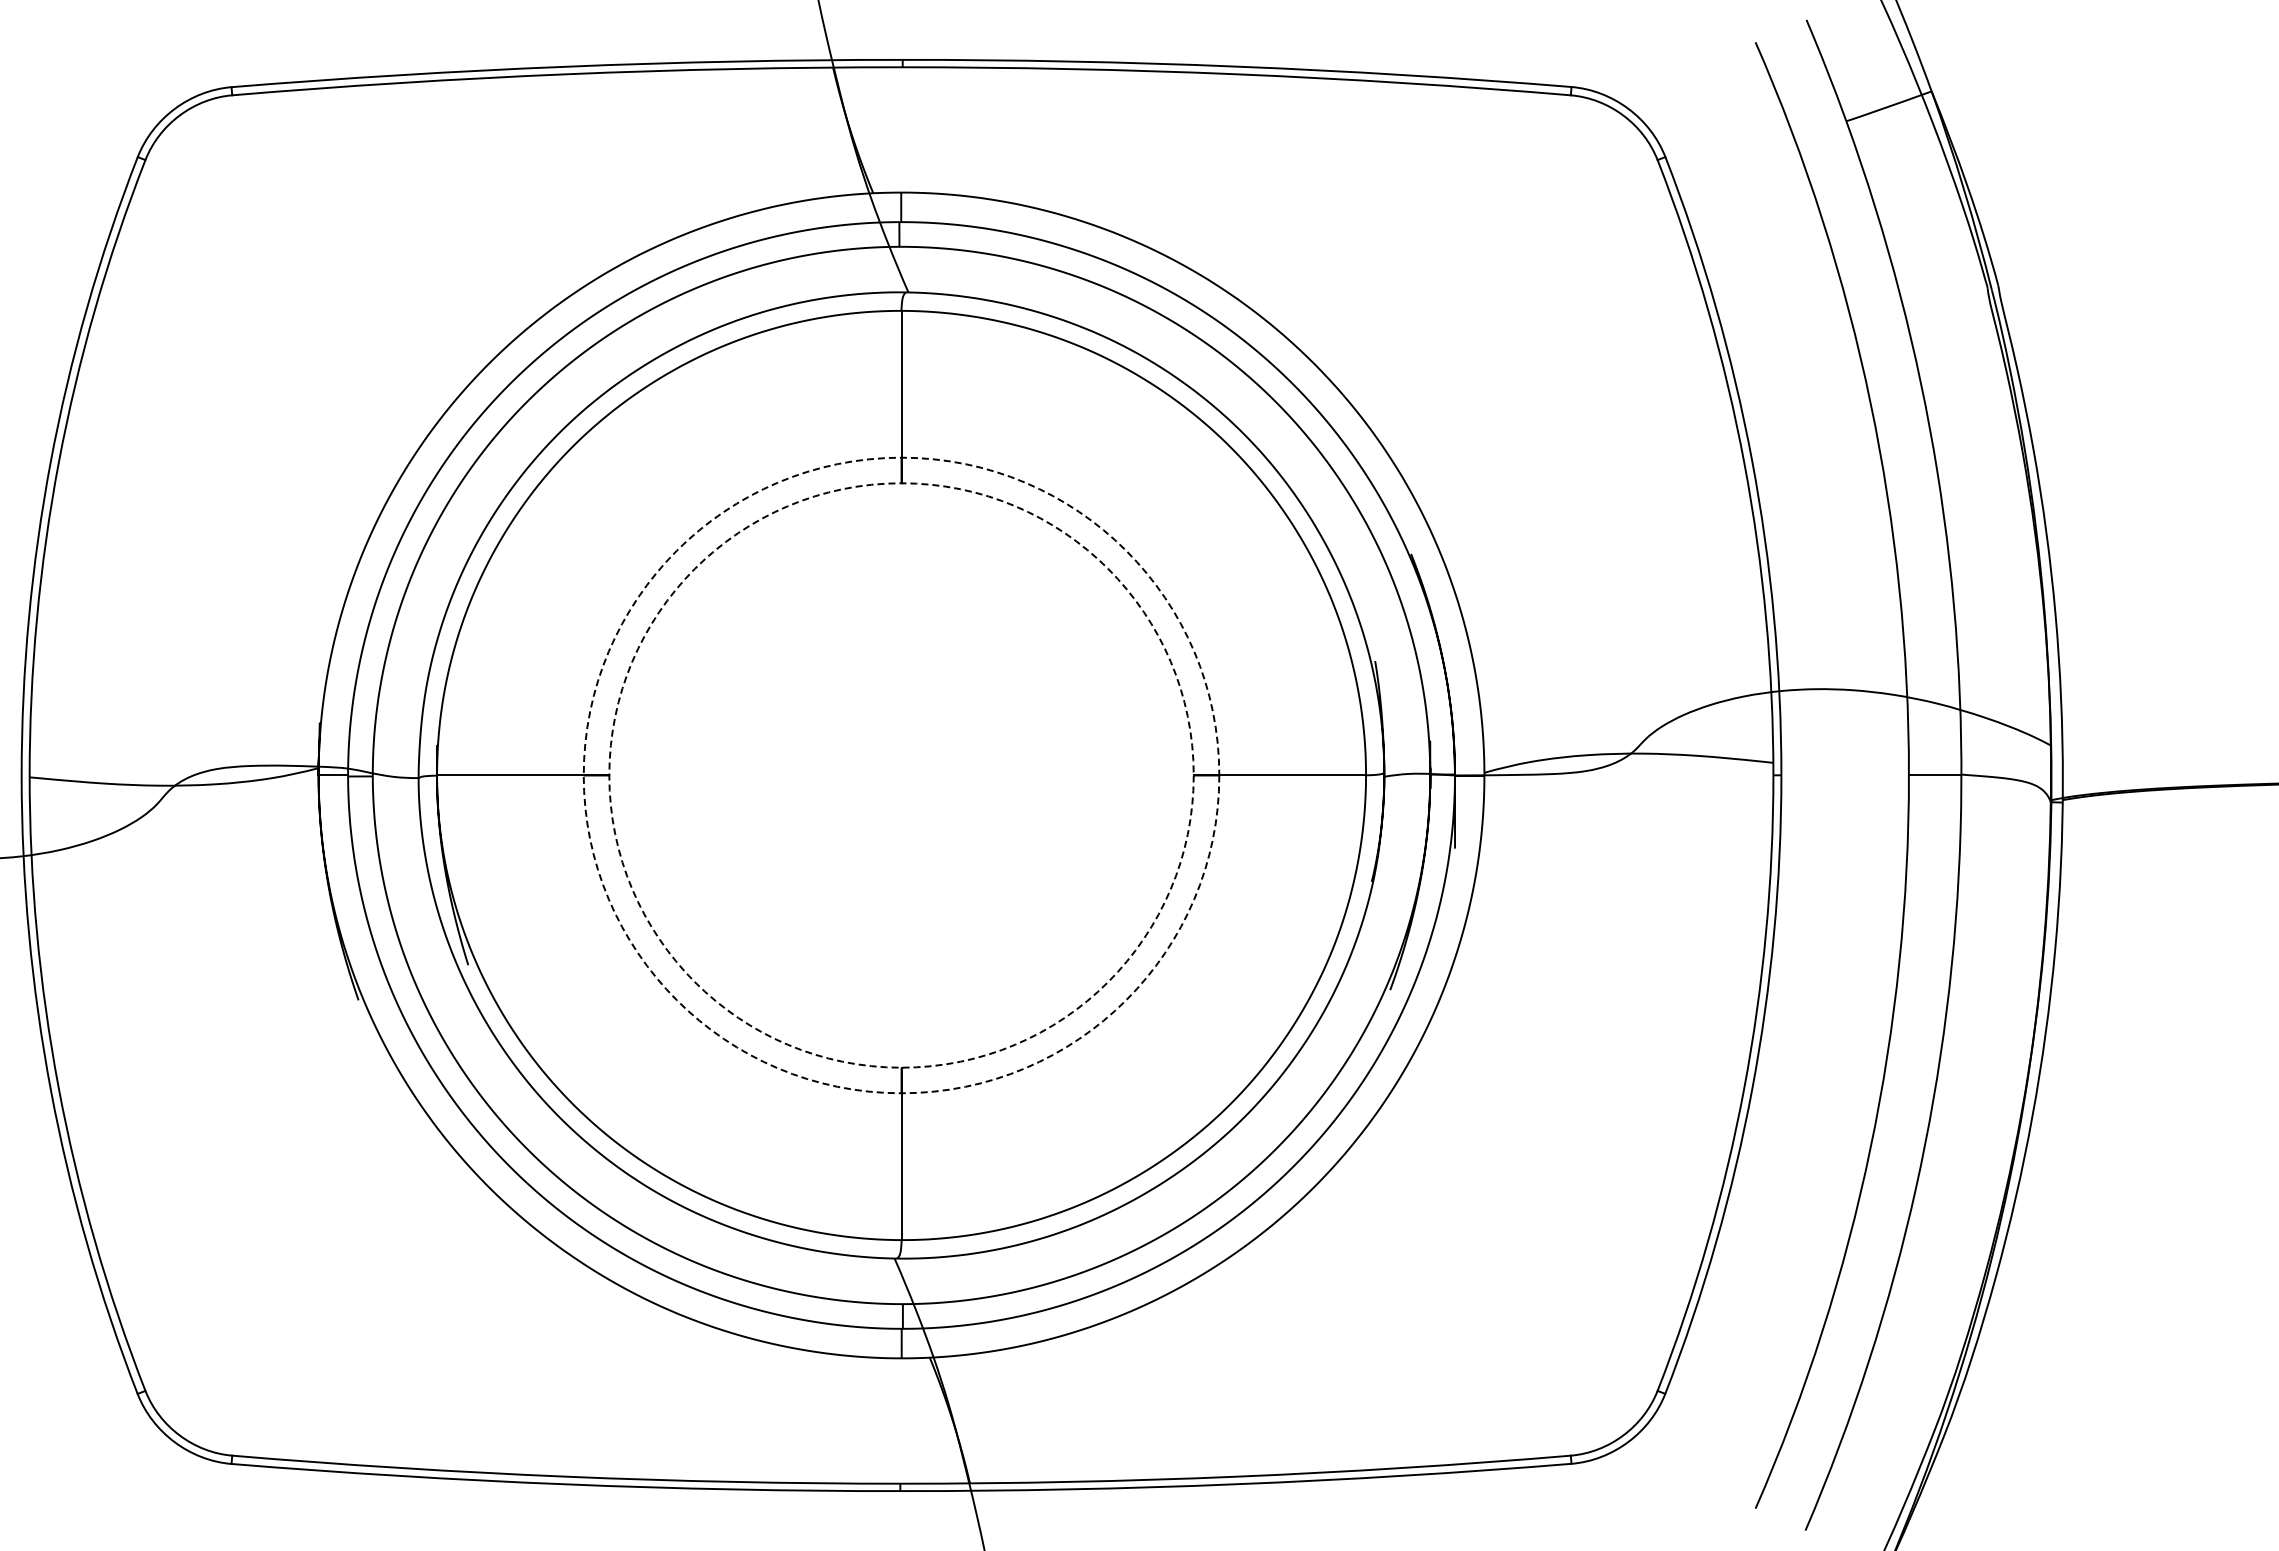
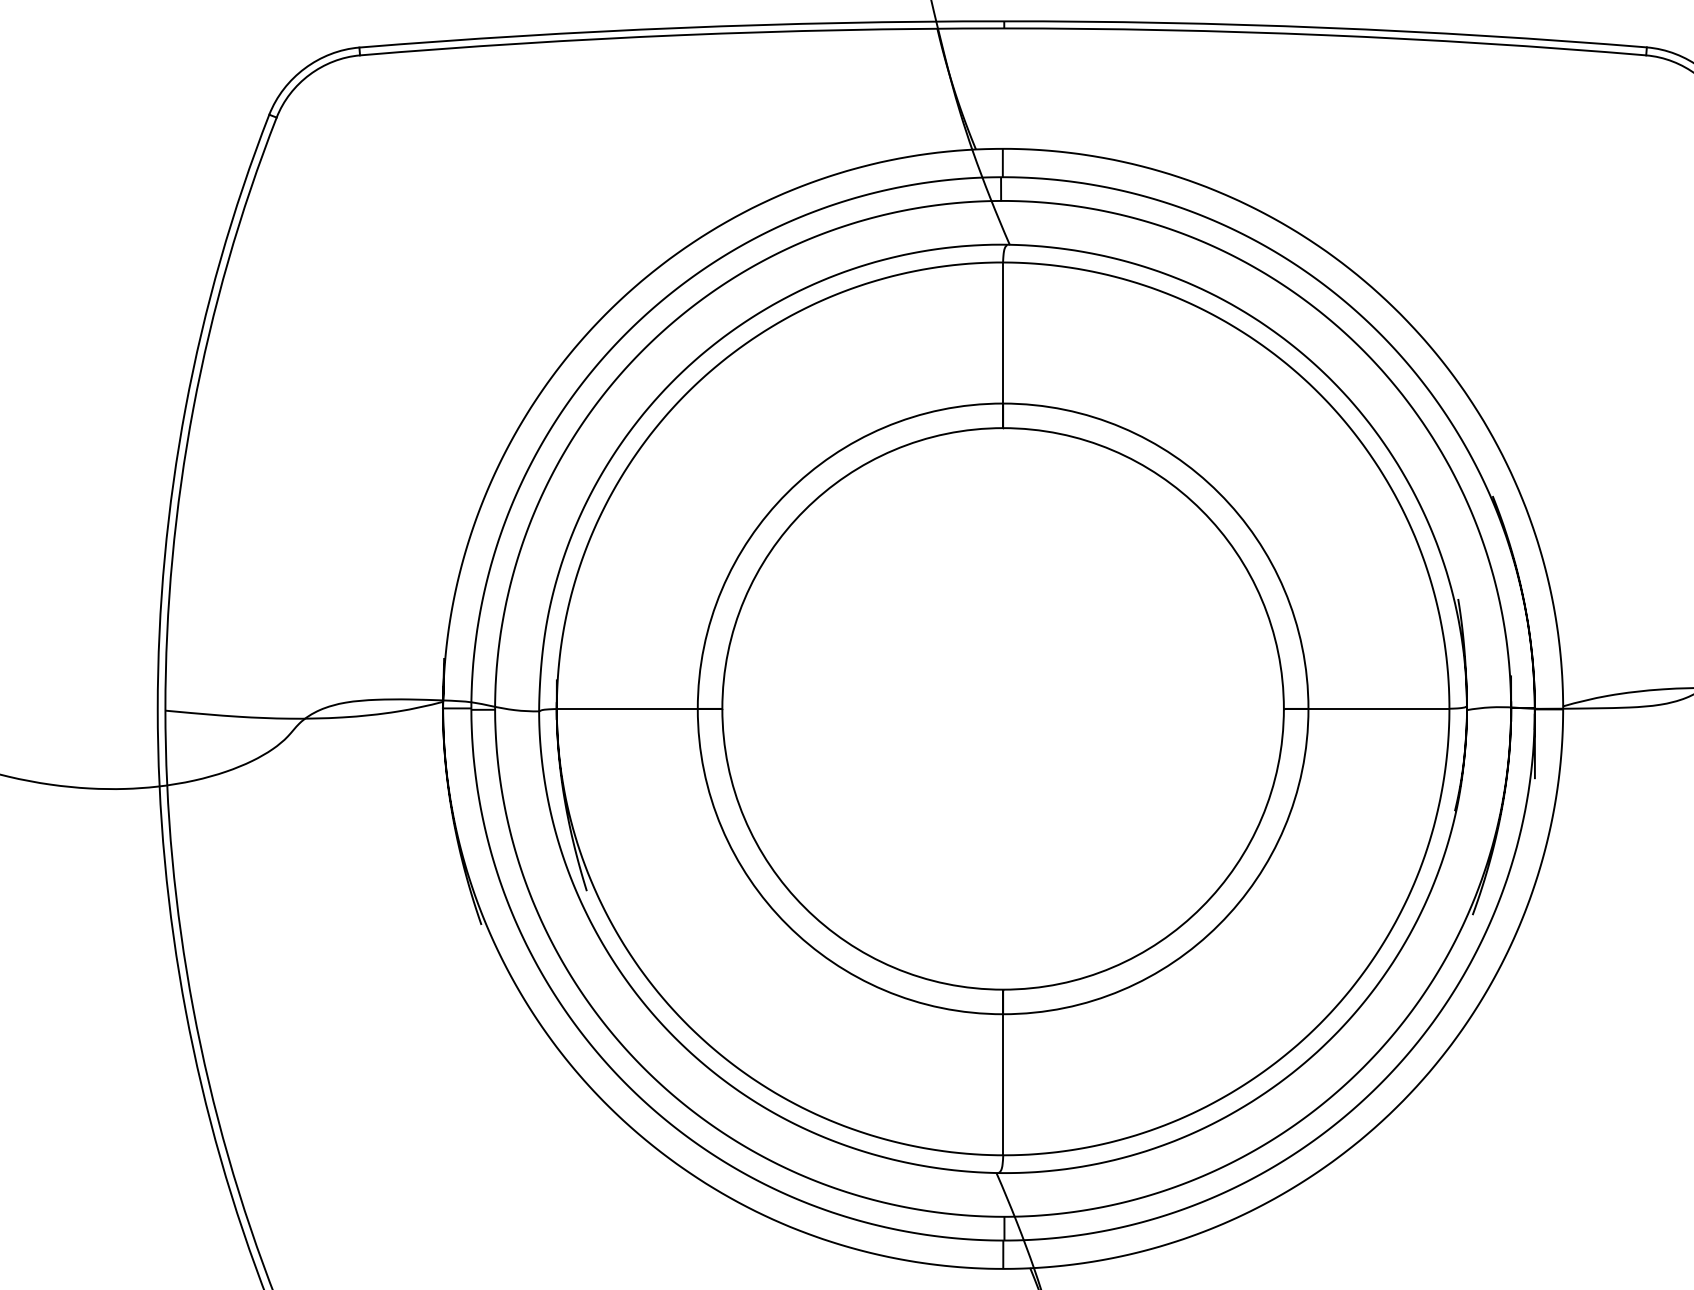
circle: (901, 775) -> (1003, 708), dashed -> solid
circle: (901, 775) -> (1003, 708), dashed -> solid

